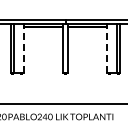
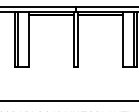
line: (23, 49) -> (28, 39), dashed -> solid
line: (107, 49) -> (122, 39), dashed -> solid

